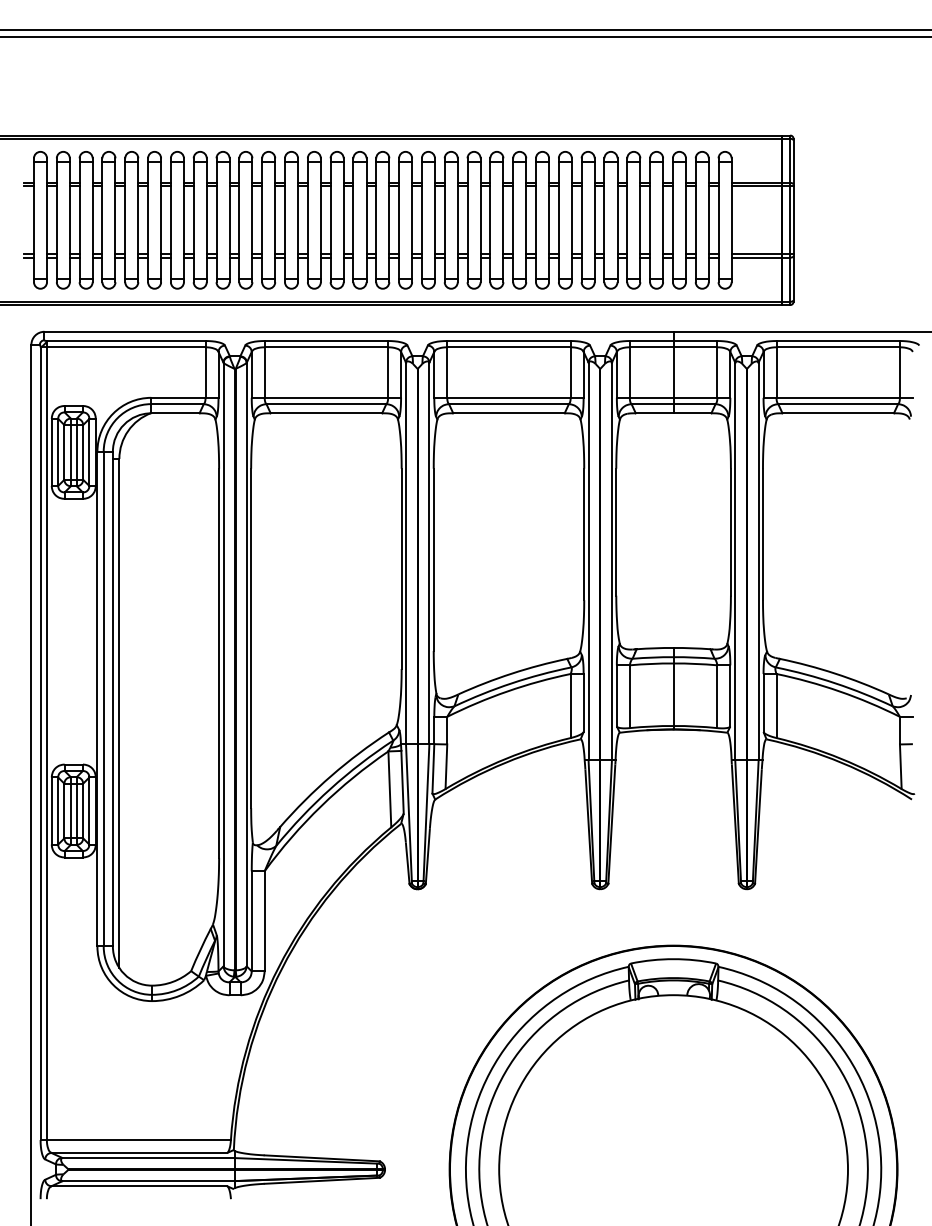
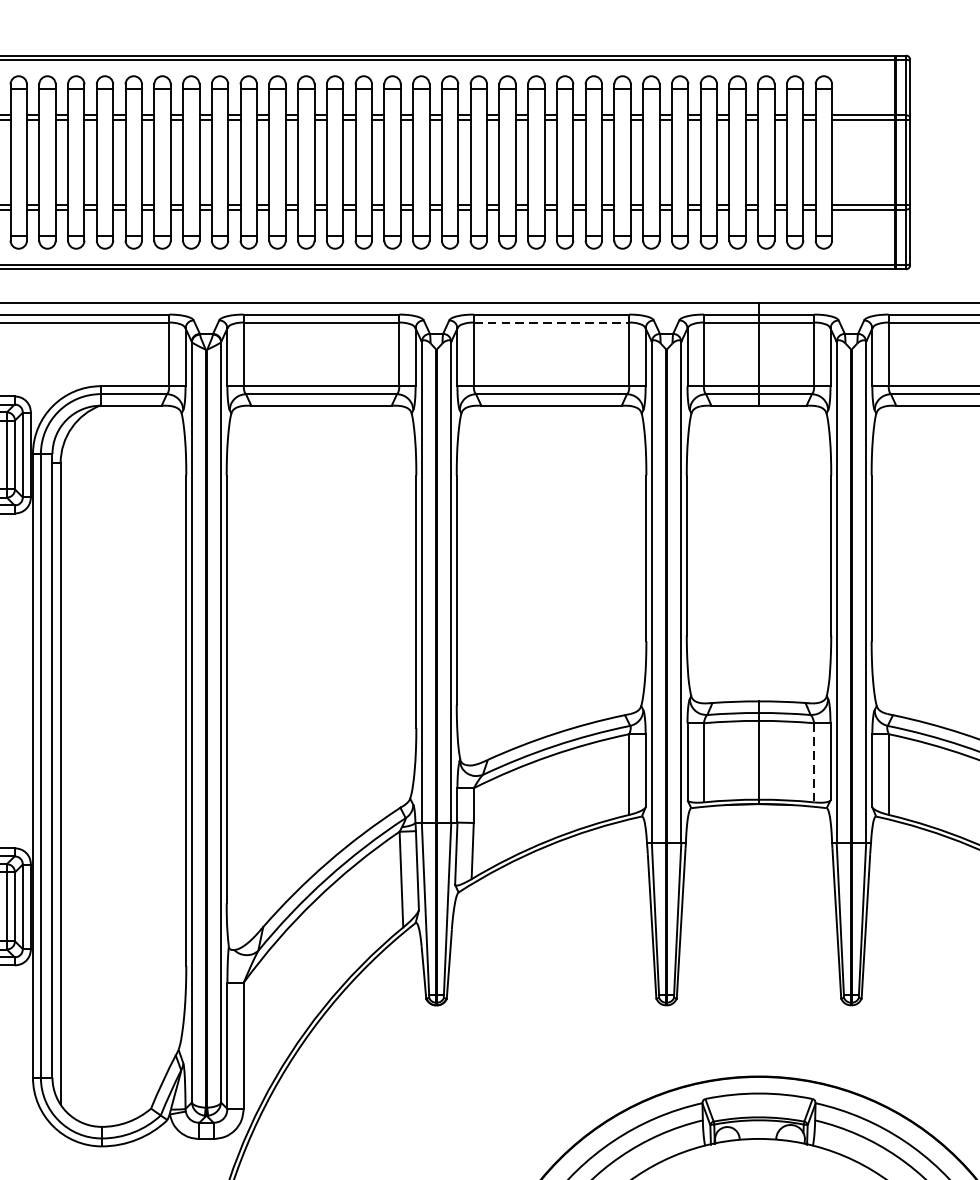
line: (508, 347) -> (550, 322), solid -> dashed
line: (717, 697) -> (814, 763), solid -> dashed

